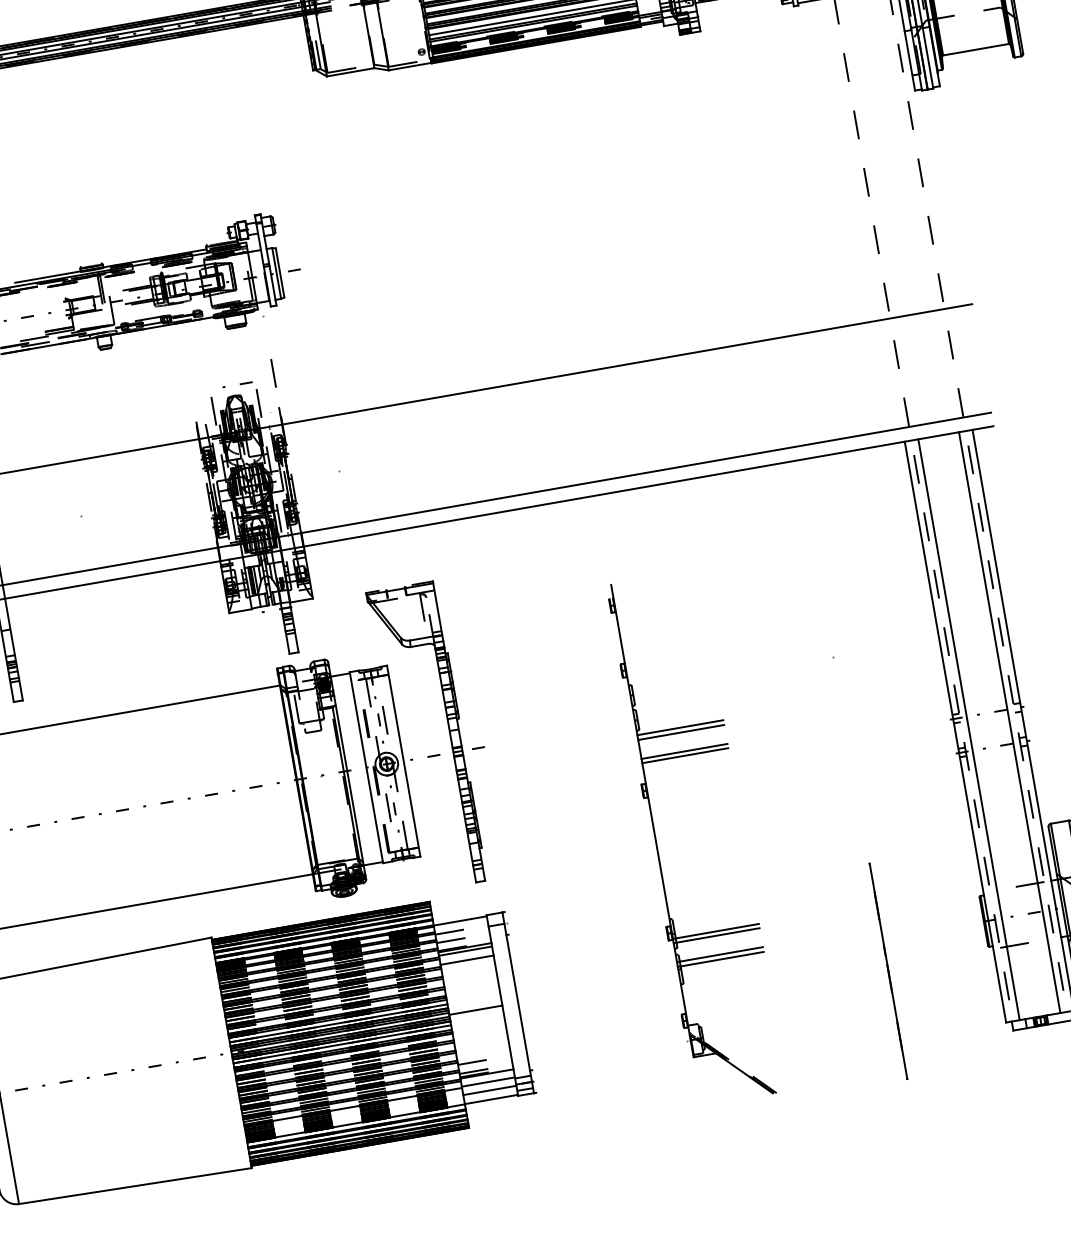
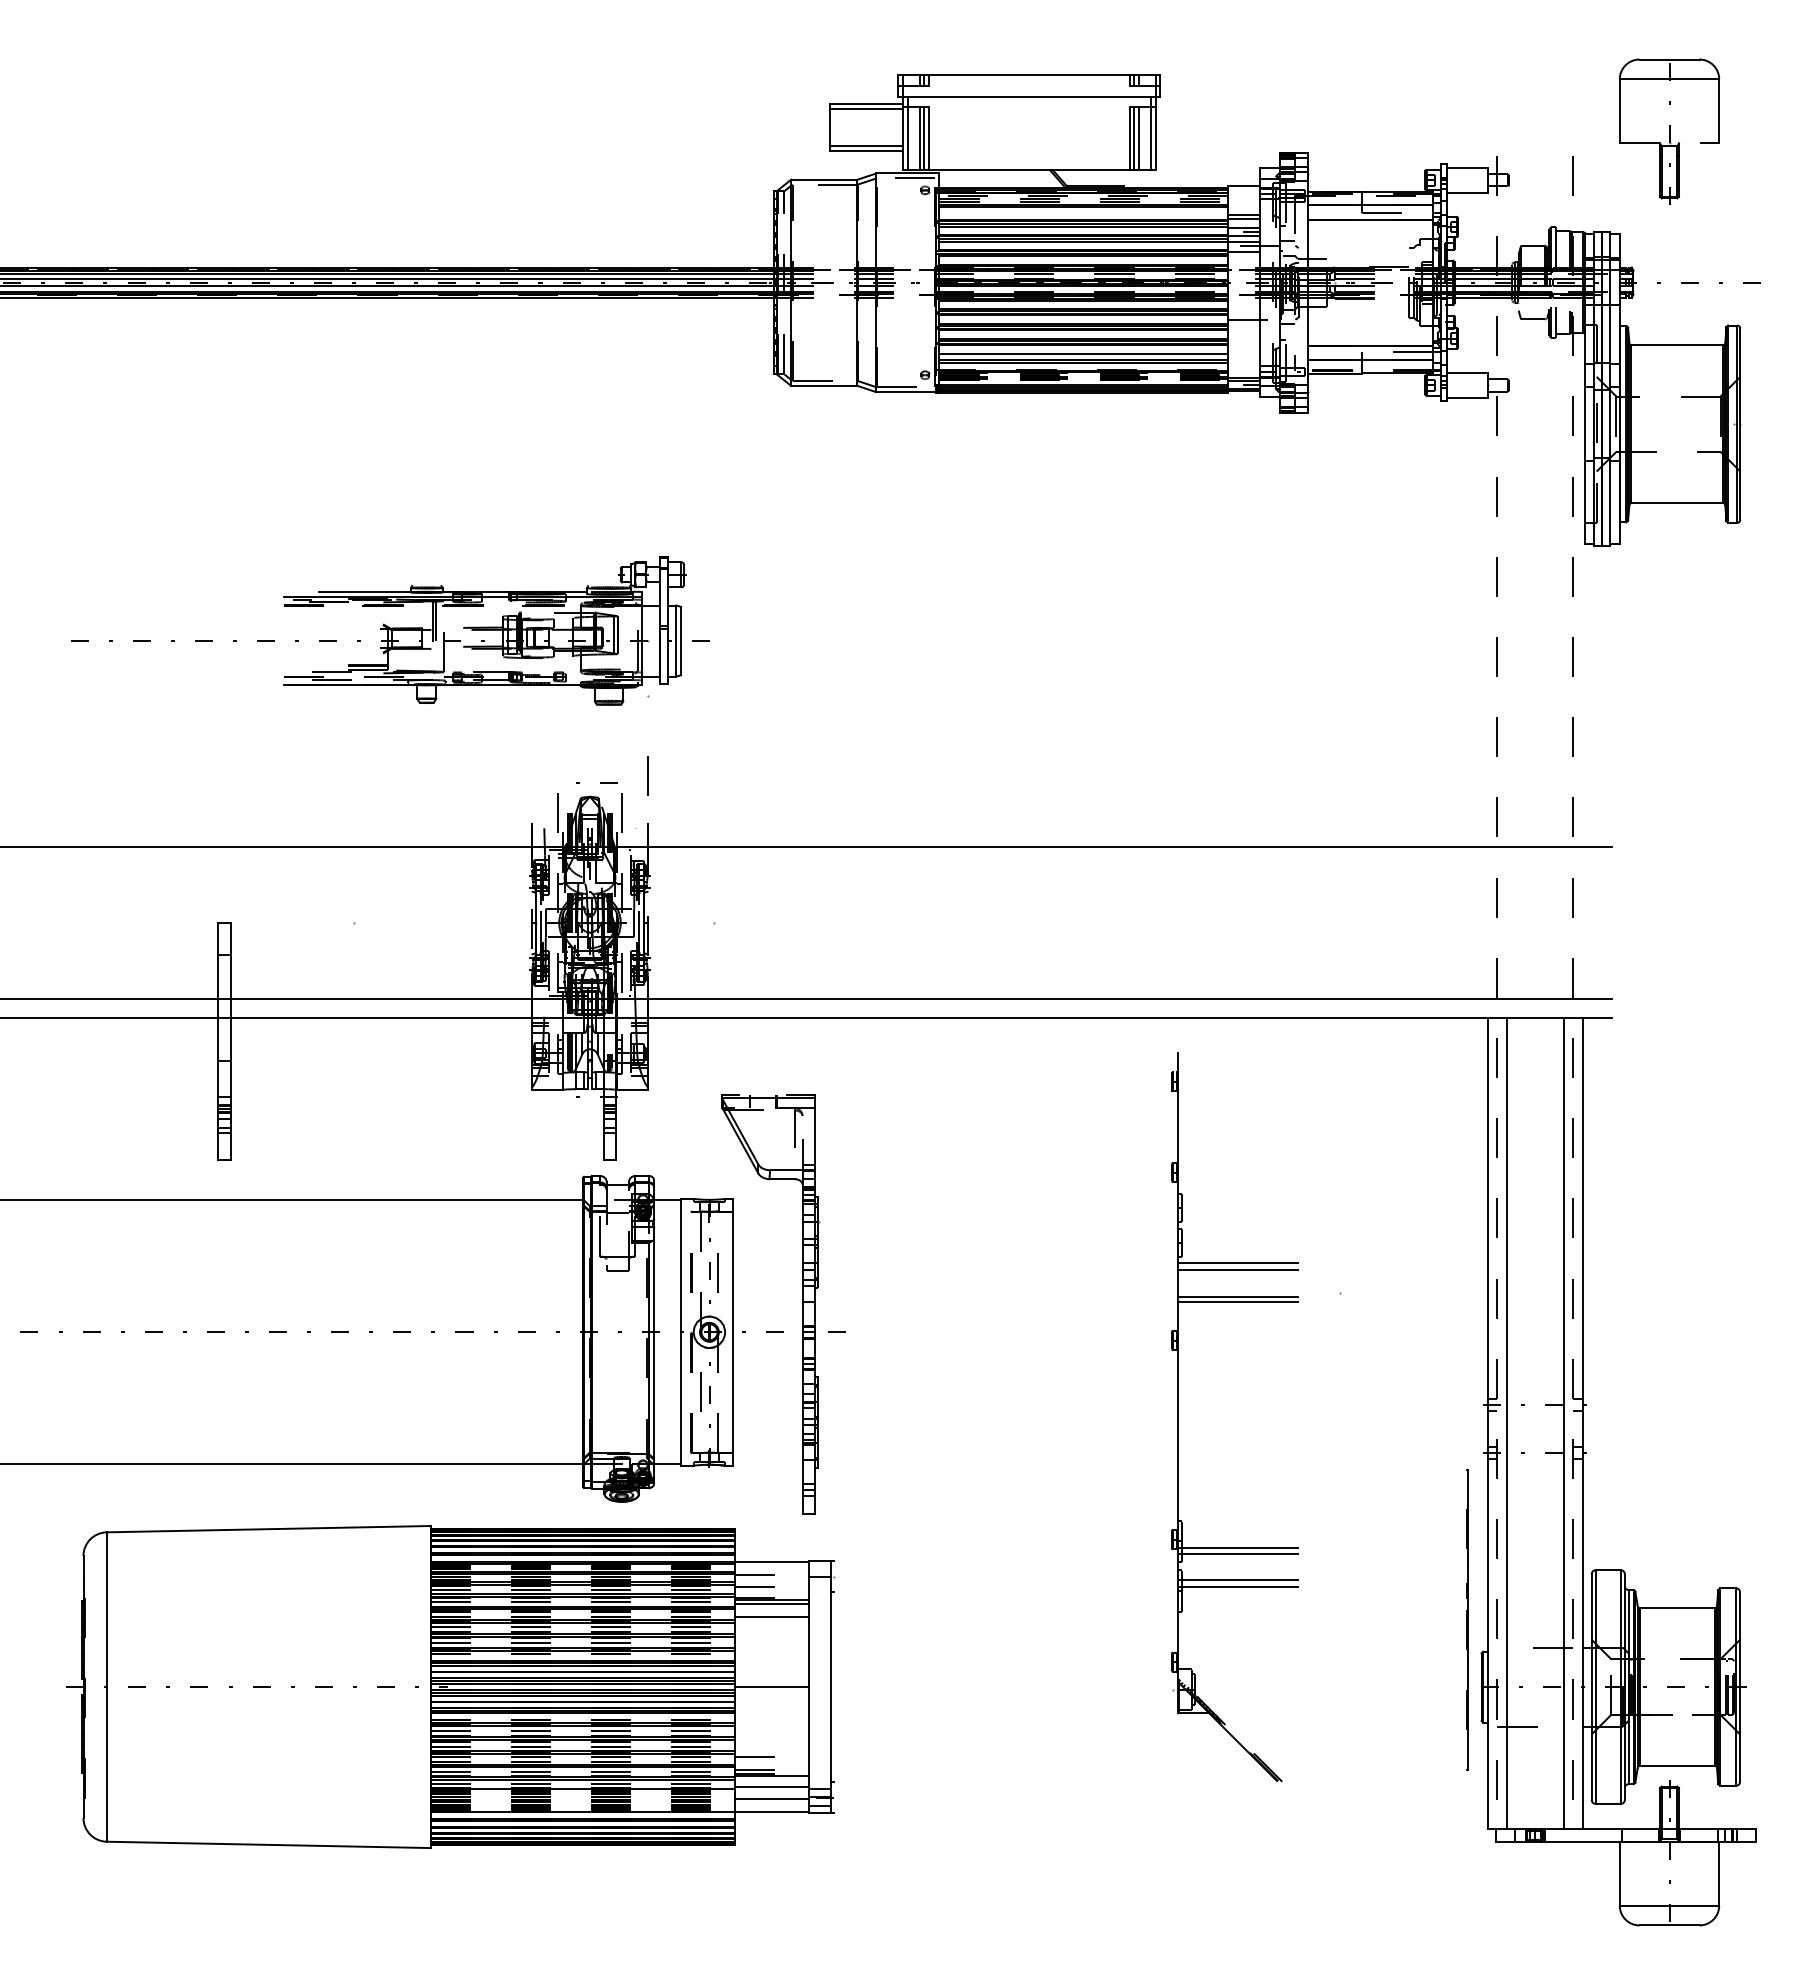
part: (656, 845) -> (1178, 1417), moved
line: (888, 971) -> (1467, 1619), moved

